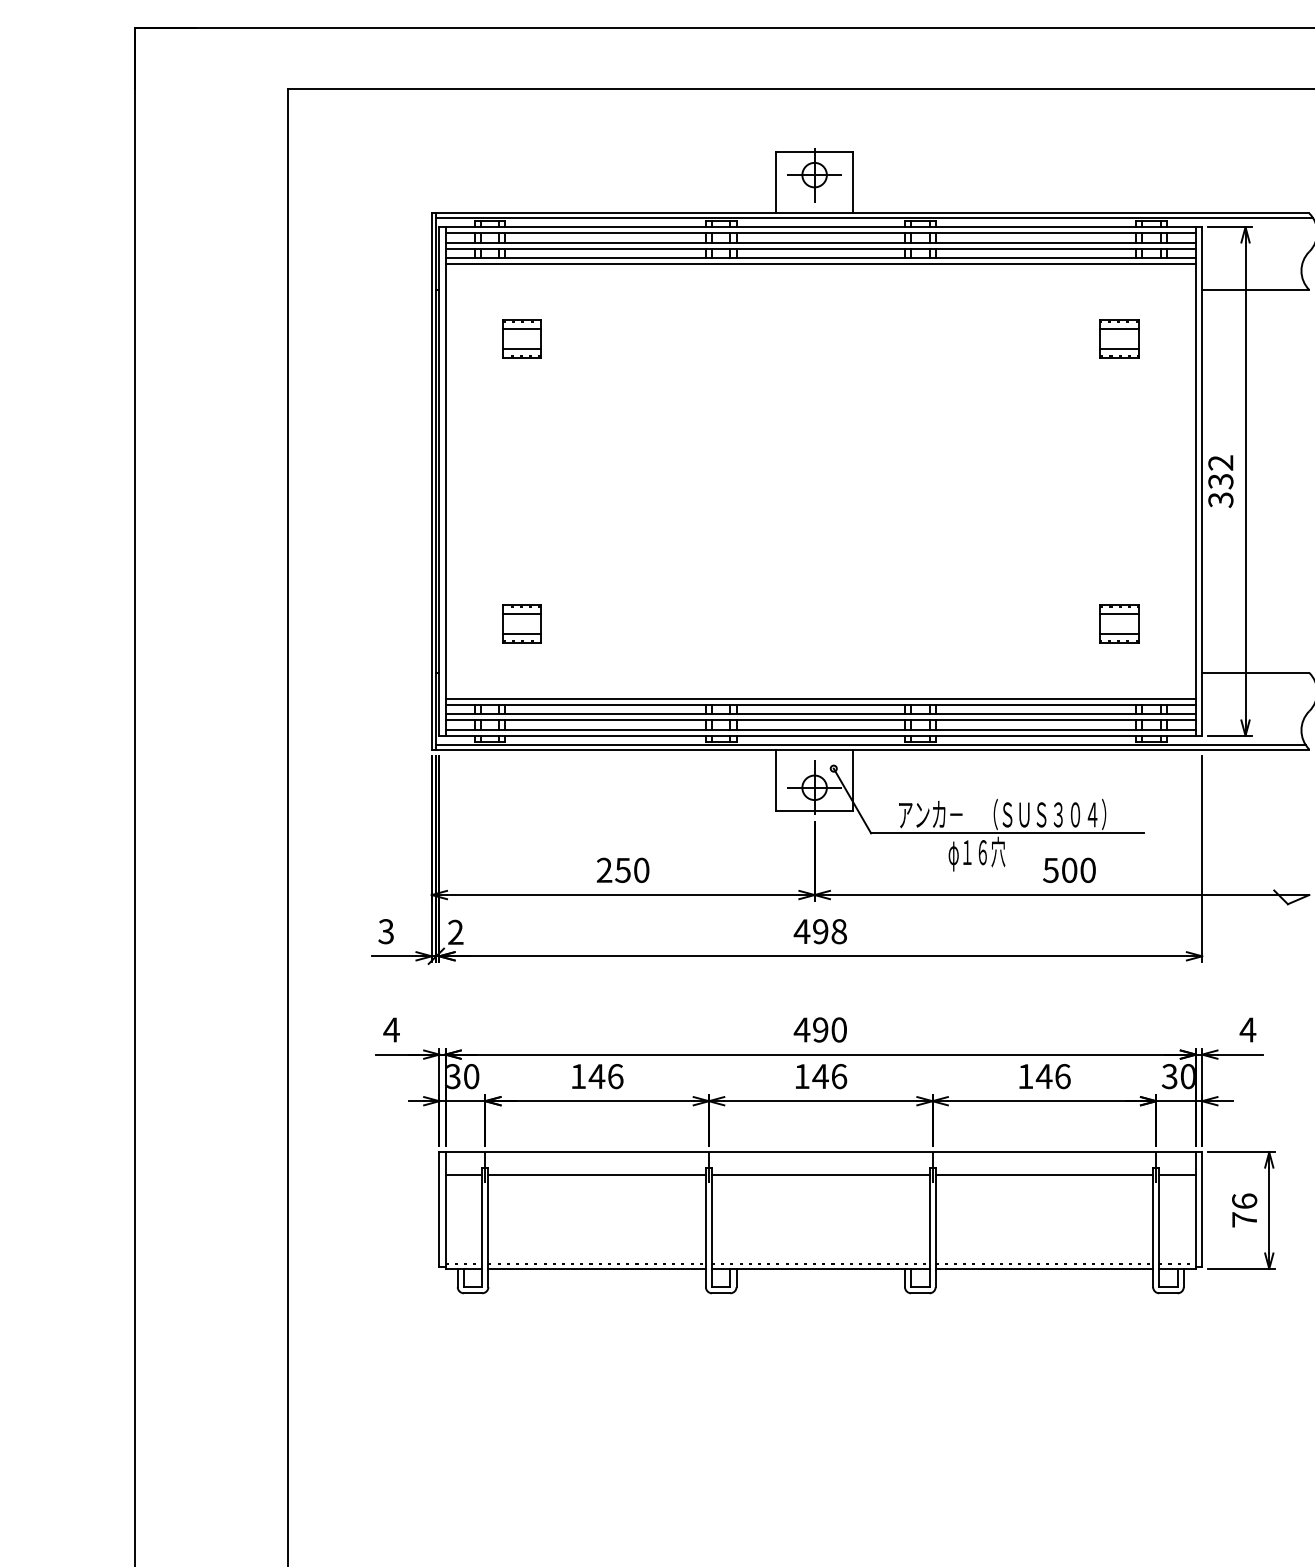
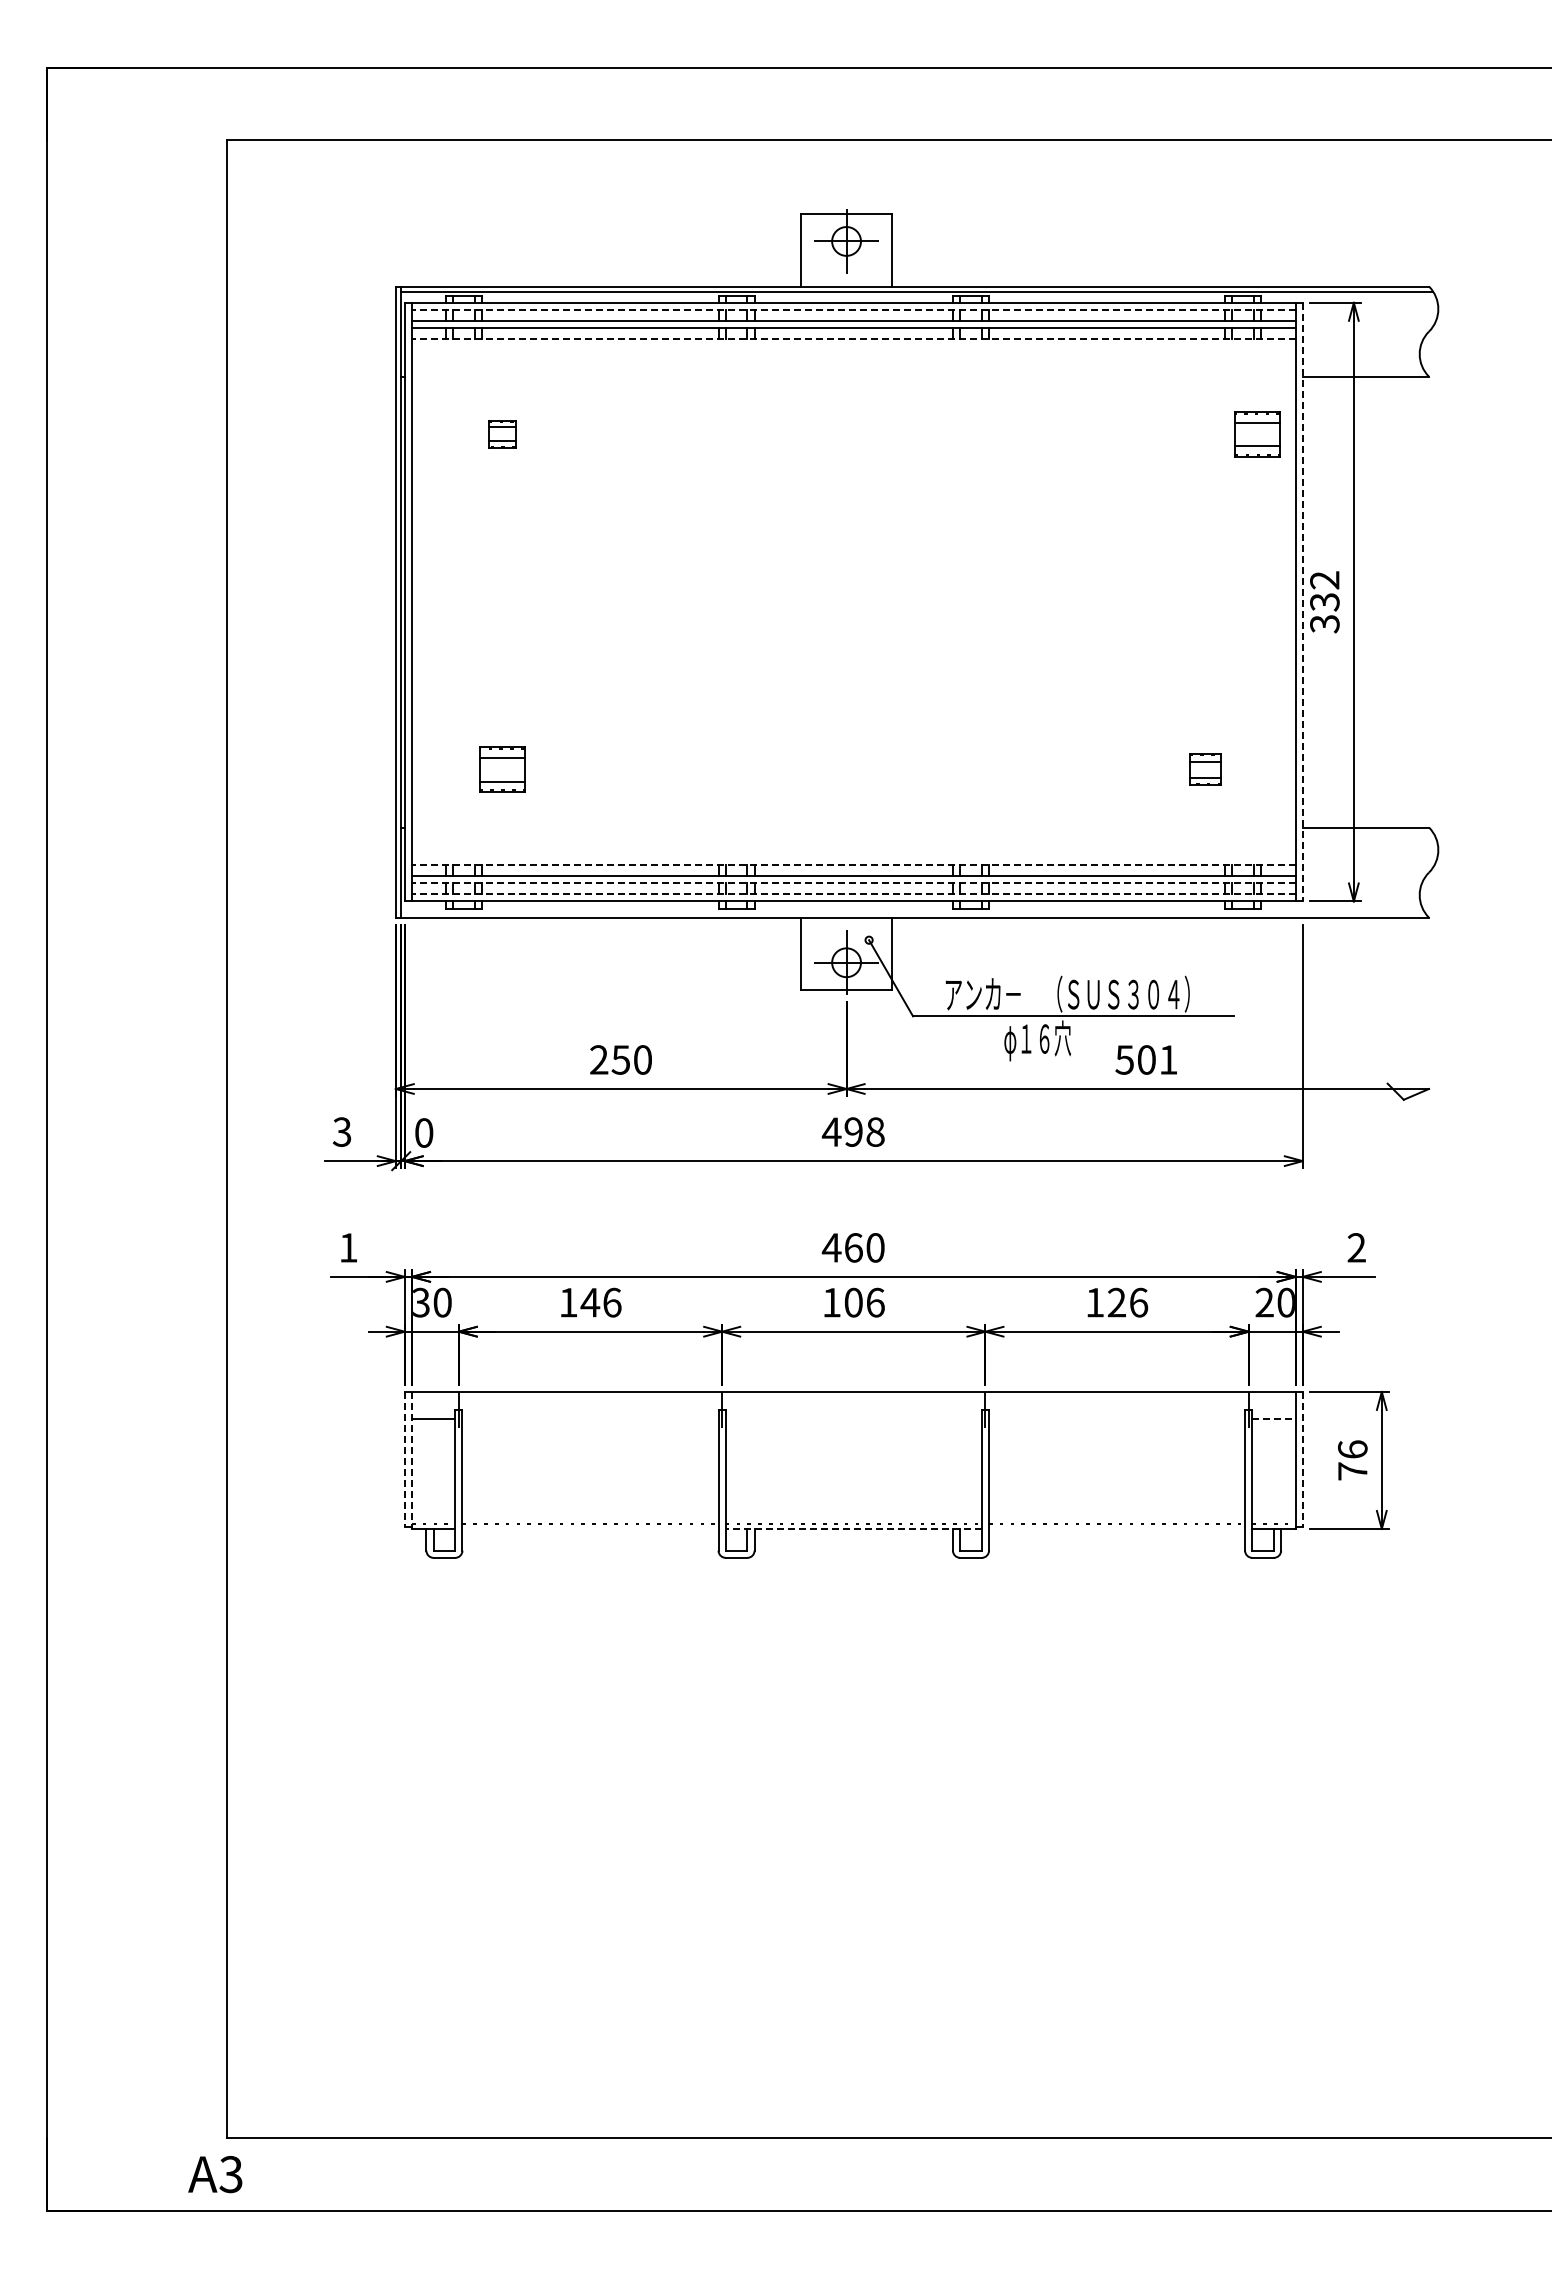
line: (820, 232) -> (853, 309), solid -> dashed
line: (820, 257) -> (853, 338), solid -> dashed
line: (820, 264) -> (853, 346), removed
part: (522, 339) -> (502, 434), size x0.6
part: (1119, 339) -> (1257, 434), moved
line: (1201, 481) -> (1302, 602), solid -> dashed
part: (1119, 623) -> (1205, 769), size x0.7
line: (820, 699) -> (853, 858), removed
line: (820, 705) -> (853, 865), solid -> dashed
line: (820, 720) -> (853, 883), solid -> dashed
line: (820, 729) -> (853, 894), solid -> dashed
line: (870, 745) -> (912, 912), removed
text: (1088, 869) -> (1168, 1059), 500 -> 501
text: (456, 931) -> (424, 1132), 2 -> 0
text: (391, 1029) -> (348, 1247), 4 -> 1
text: (820, 1029) -> (853, 1247), 490 -> 460
text: (1247, 1029) -> (1356, 1247), 4 -> 2
text: (820, 1076) -> (853, 1302), 146 -> 106
text: (1043, 1076) -> (1116, 1302), 146 -> 126
text: (1169, 1076) -> (1264, 1302), 30 -> 20
line: (597, 1175) -> (590, 1419), removed
line: (820, 1175) -> (853, 1419), removed
line: (1044, 1175) -> (1117, 1419), removed
line: (1177, 1175) -> (1273, 1419), solid -> dashed
line: (439, 1209) -> (404, 1459), solid -> dashed
line: (1201, 1209) -> (1302, 1459), solid -> dashed
line: (445, 1210) -> (411, 1460), solid -> dashed
line: (597, 1269) -> (590, 1529), removed
line: (820, 1269) -> (853, 1529), solid -> dashed
line: (1044, 1269) -> (1117, 1529), removed

